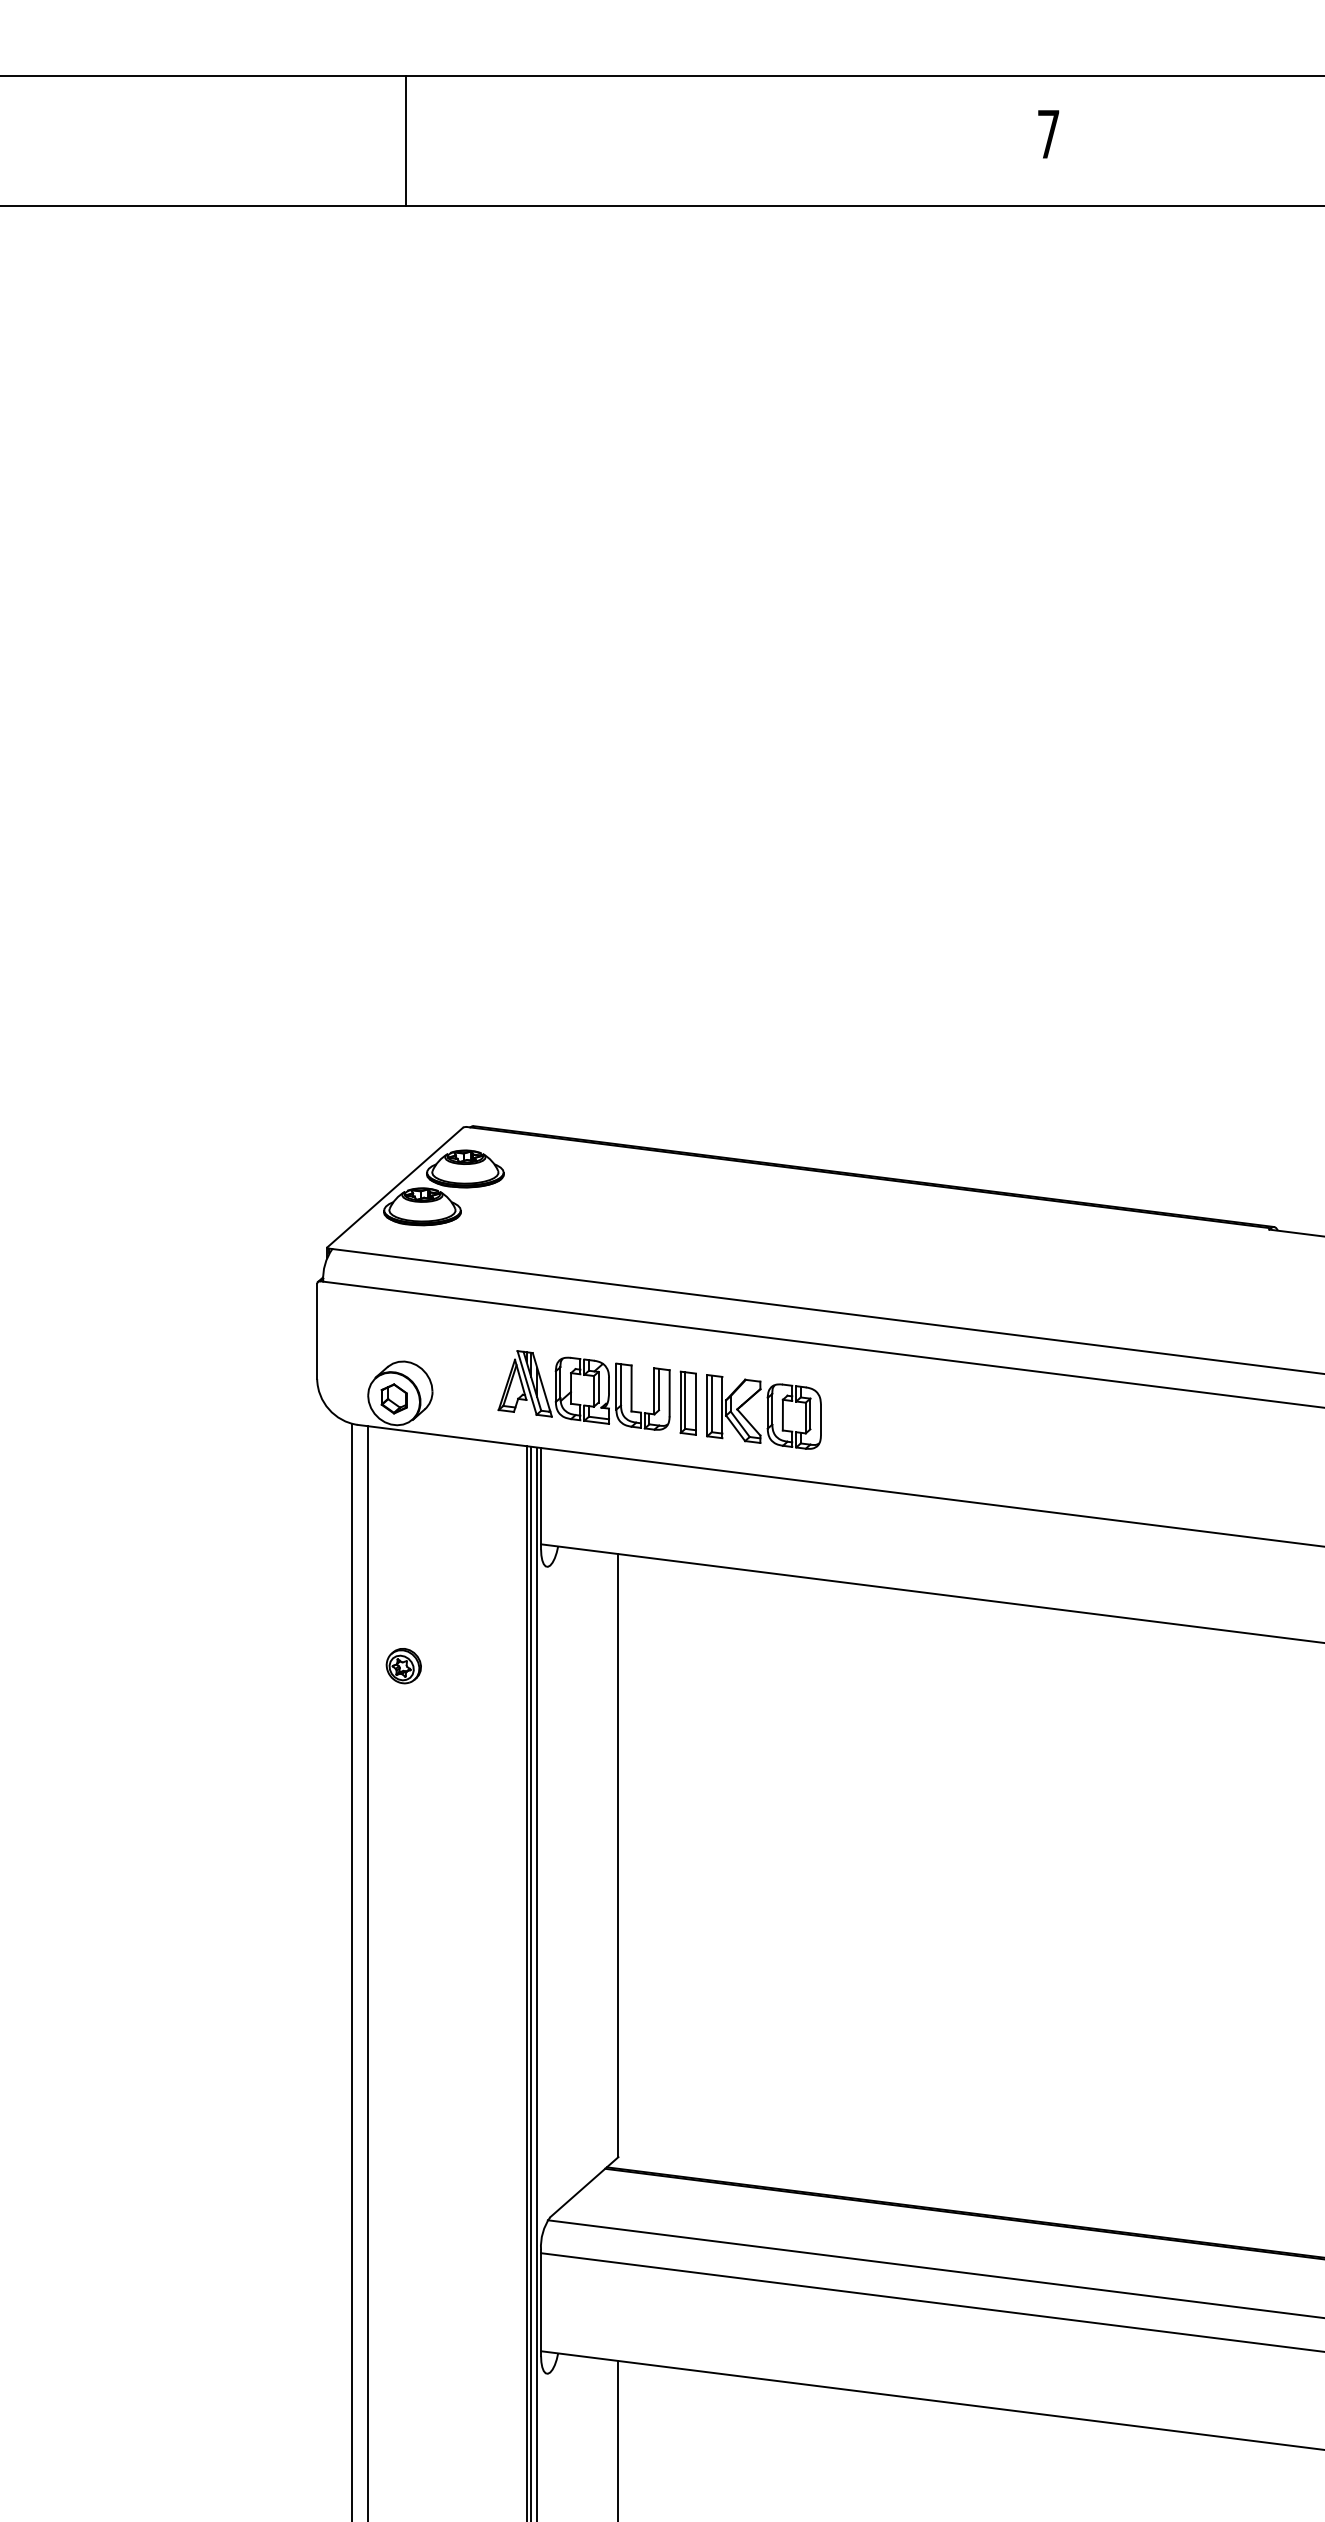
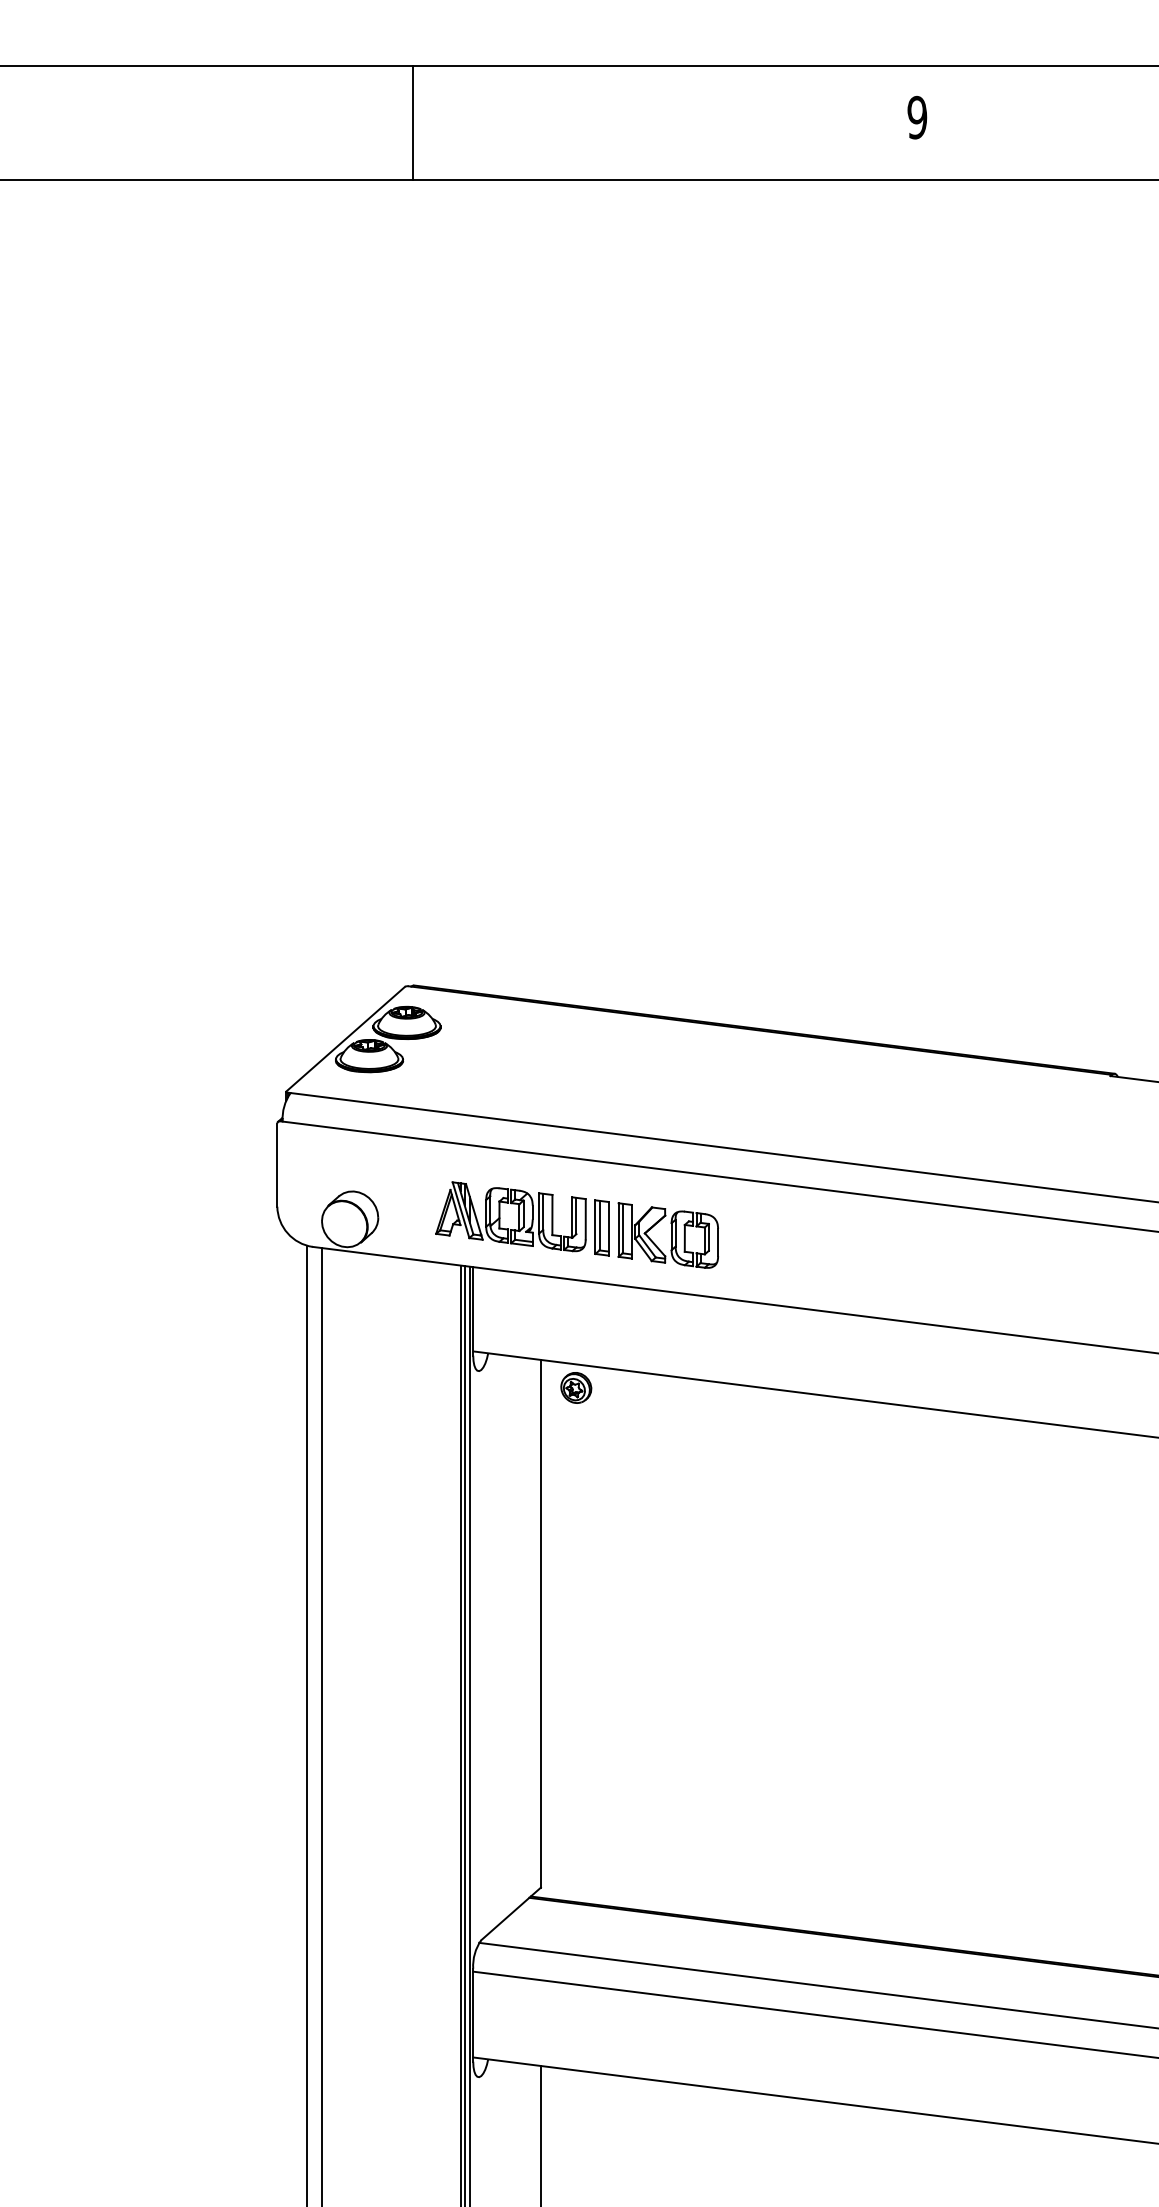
text: (1048, 134) -> (917, 117), 7 -> 9
line: (406, 140) -> (413, 123), moved
part: (393, 1398) -> (344, 1223), removed
part: (403, 1666) -> (576, 1388), moved

